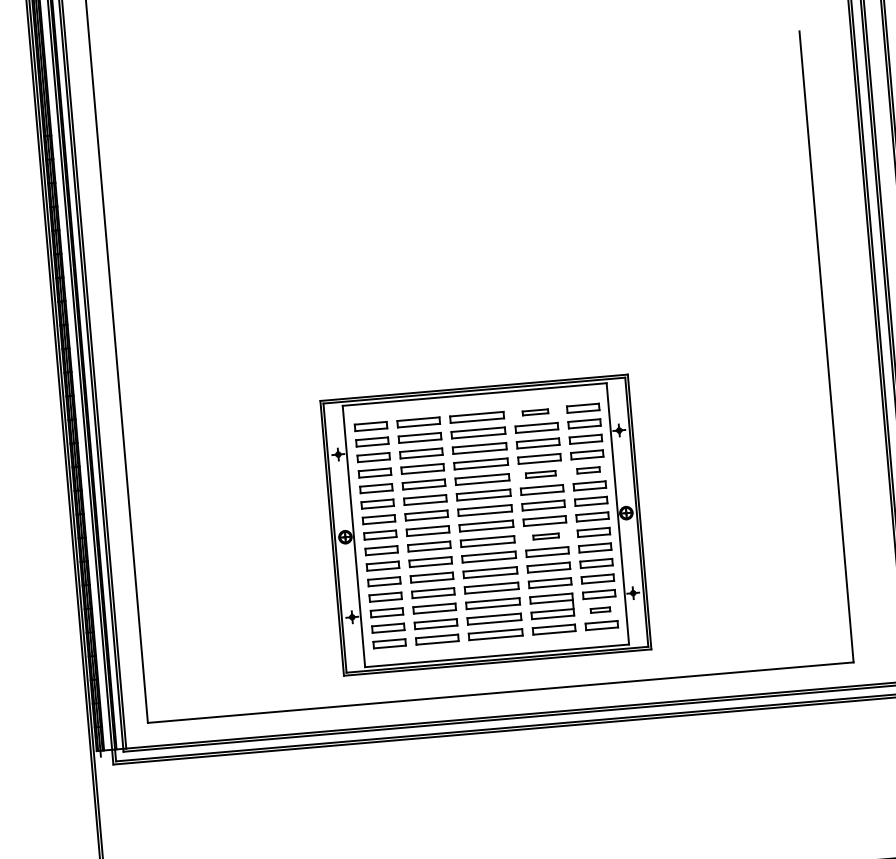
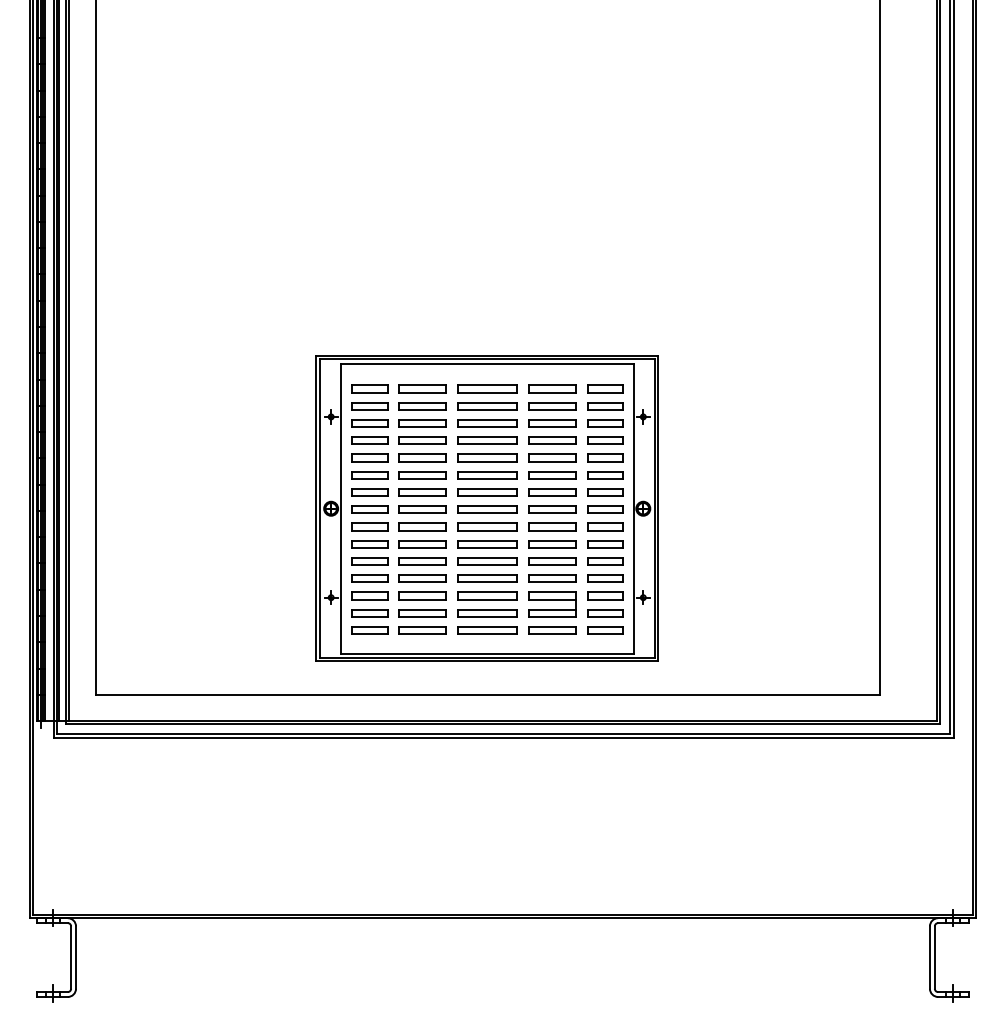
part: (535, 411) -> (552, 388), size x1.67
part: (588, 469) -> (605, 457), size x1.43
part: (540, 474) -> (552, 457), size x1.43
part: (546, 536) -> (552, 526), size x1.67
part: (600, 610) -> (605, 613), size x1.67

